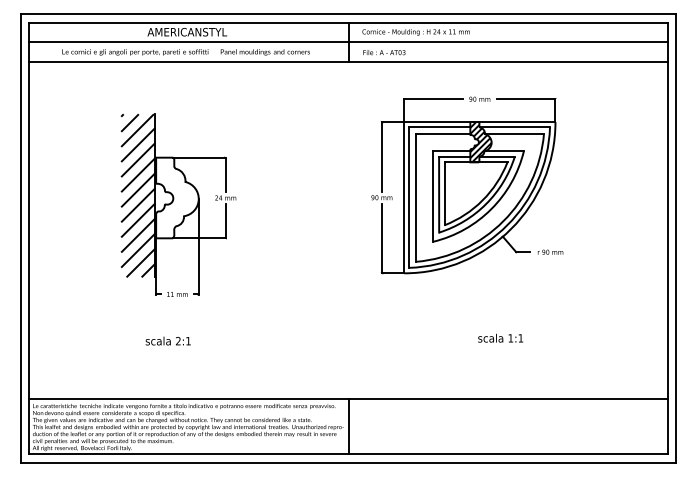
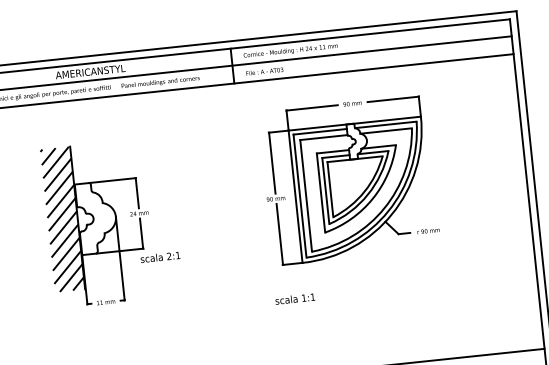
hatch: (480, 142) -> (357, 141), removed
text: (500, 337) -> (294, 298), moved
text: (167, 340) -> (159, 256), moved

